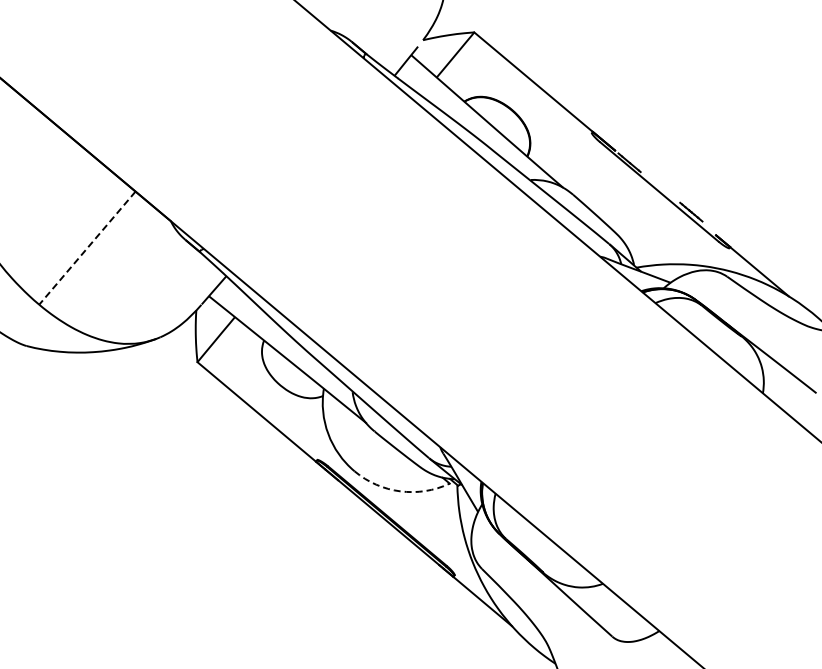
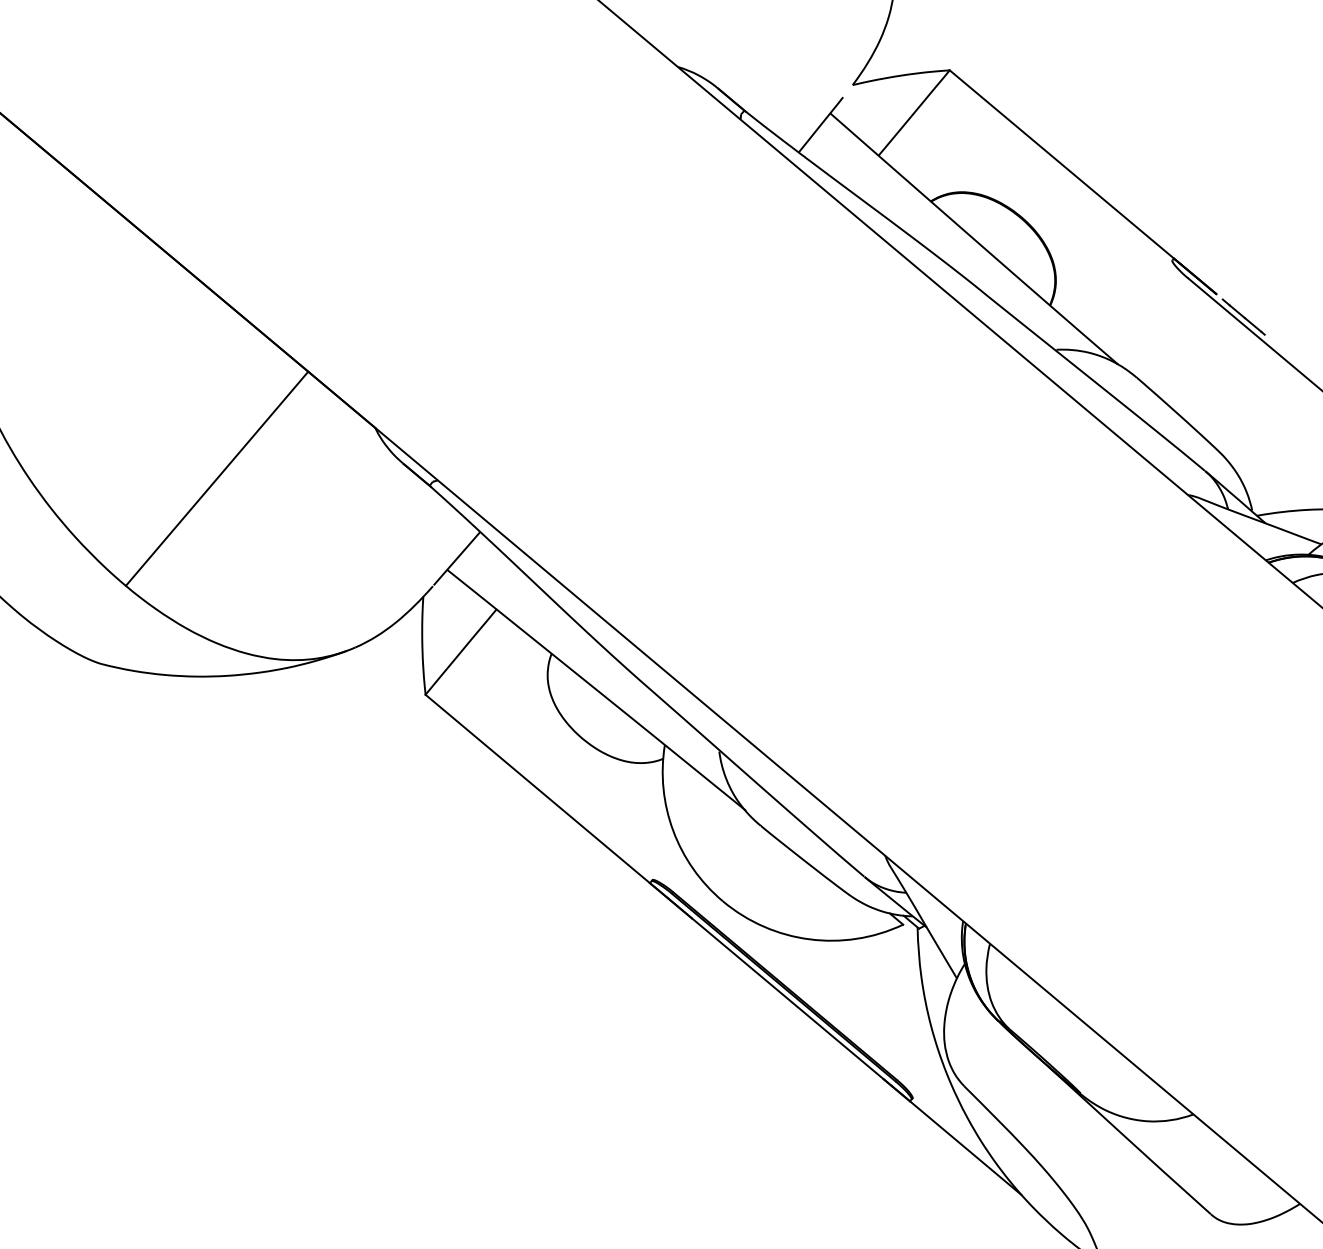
line: (87, 248) -> (217, 479), dashed -> solid
arc: (400, 491) -> (809, 939), dashed -> solid

